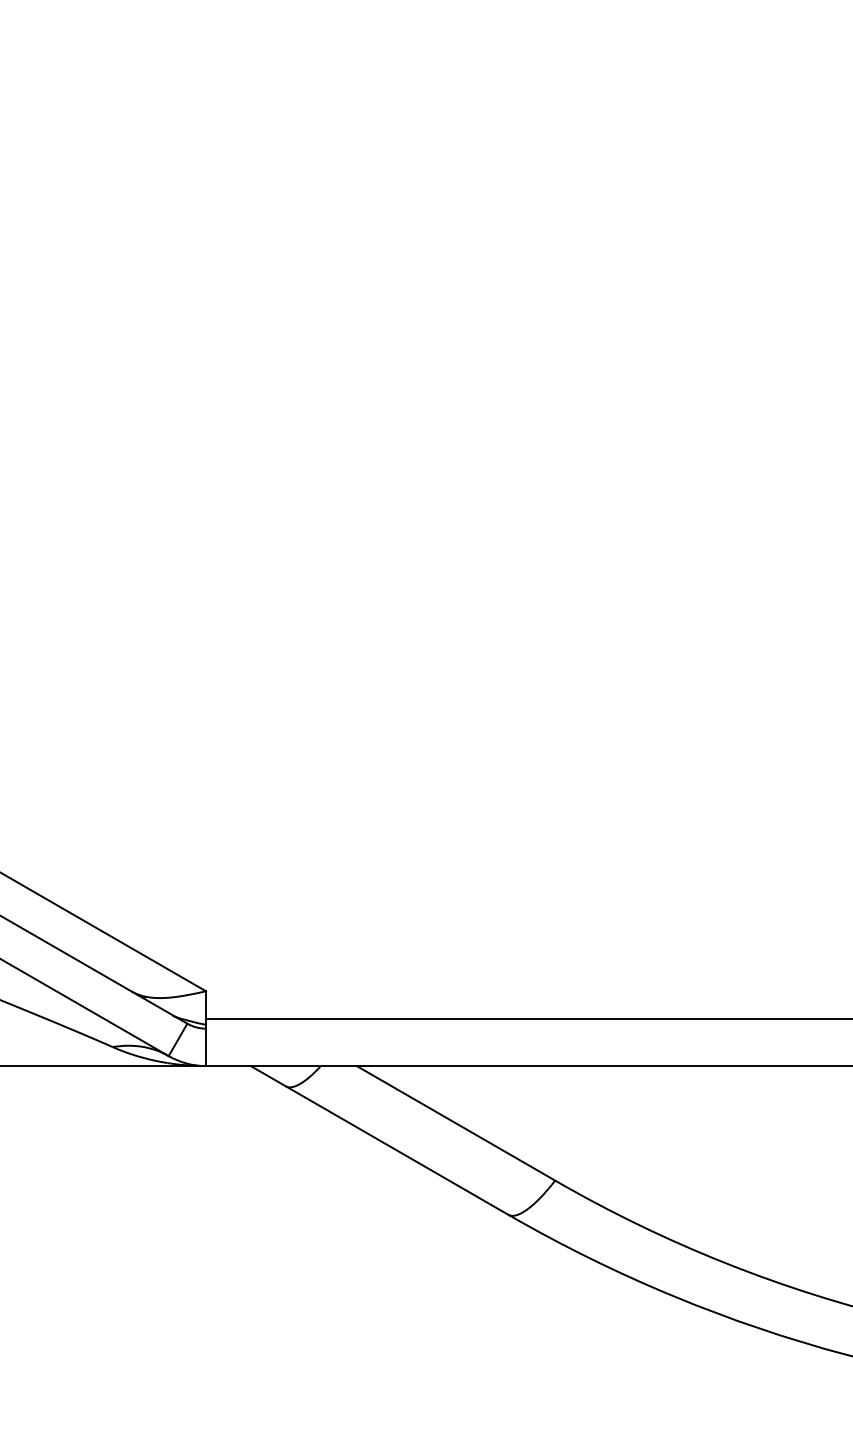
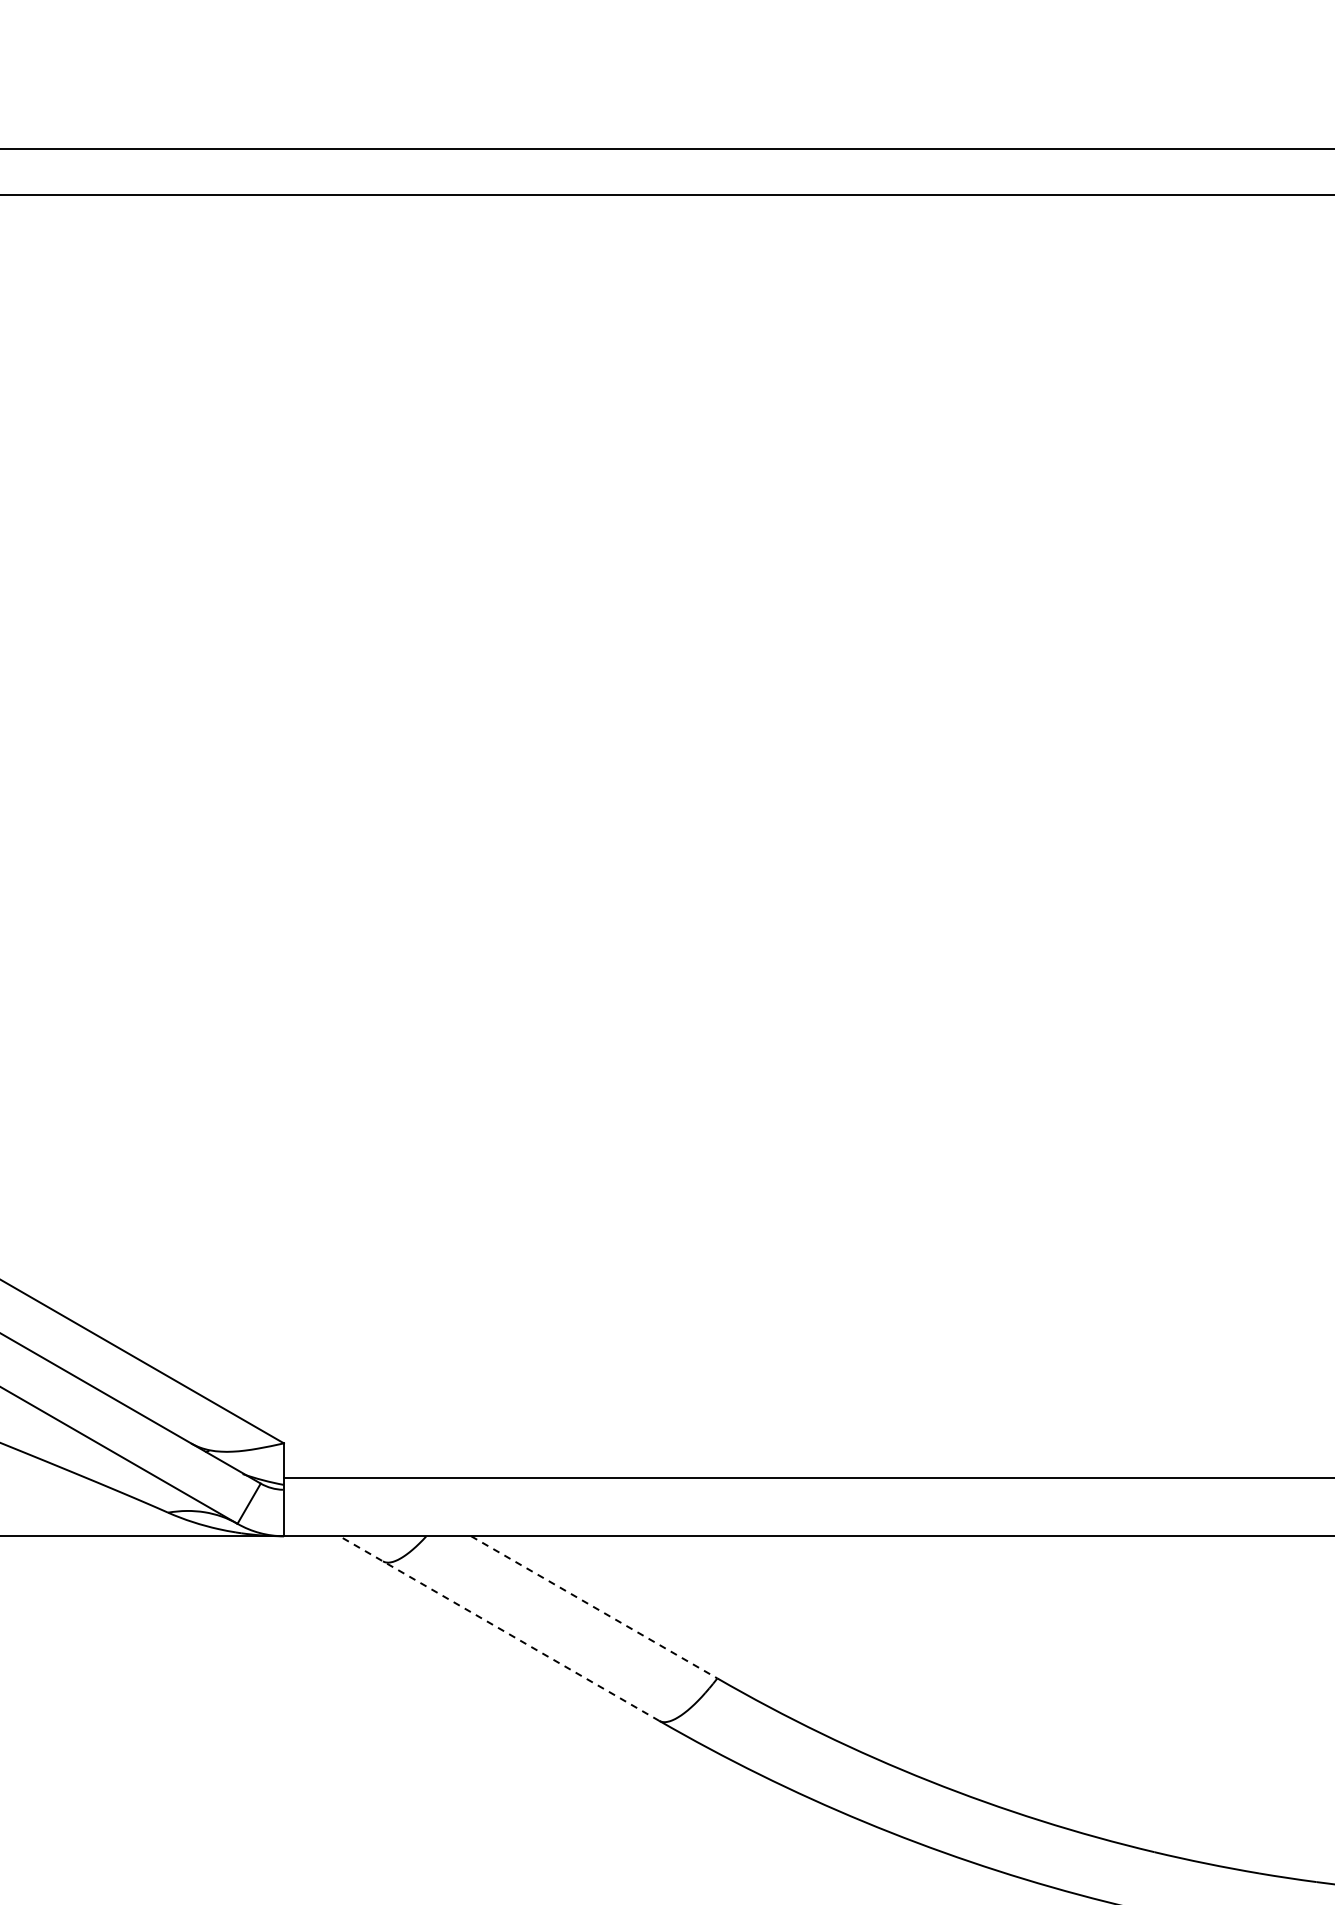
line: (456, 1123) -> (594, 1607), solid -> dashed
line: (379, 1140) -> (499, 1628), solid -> dashed

